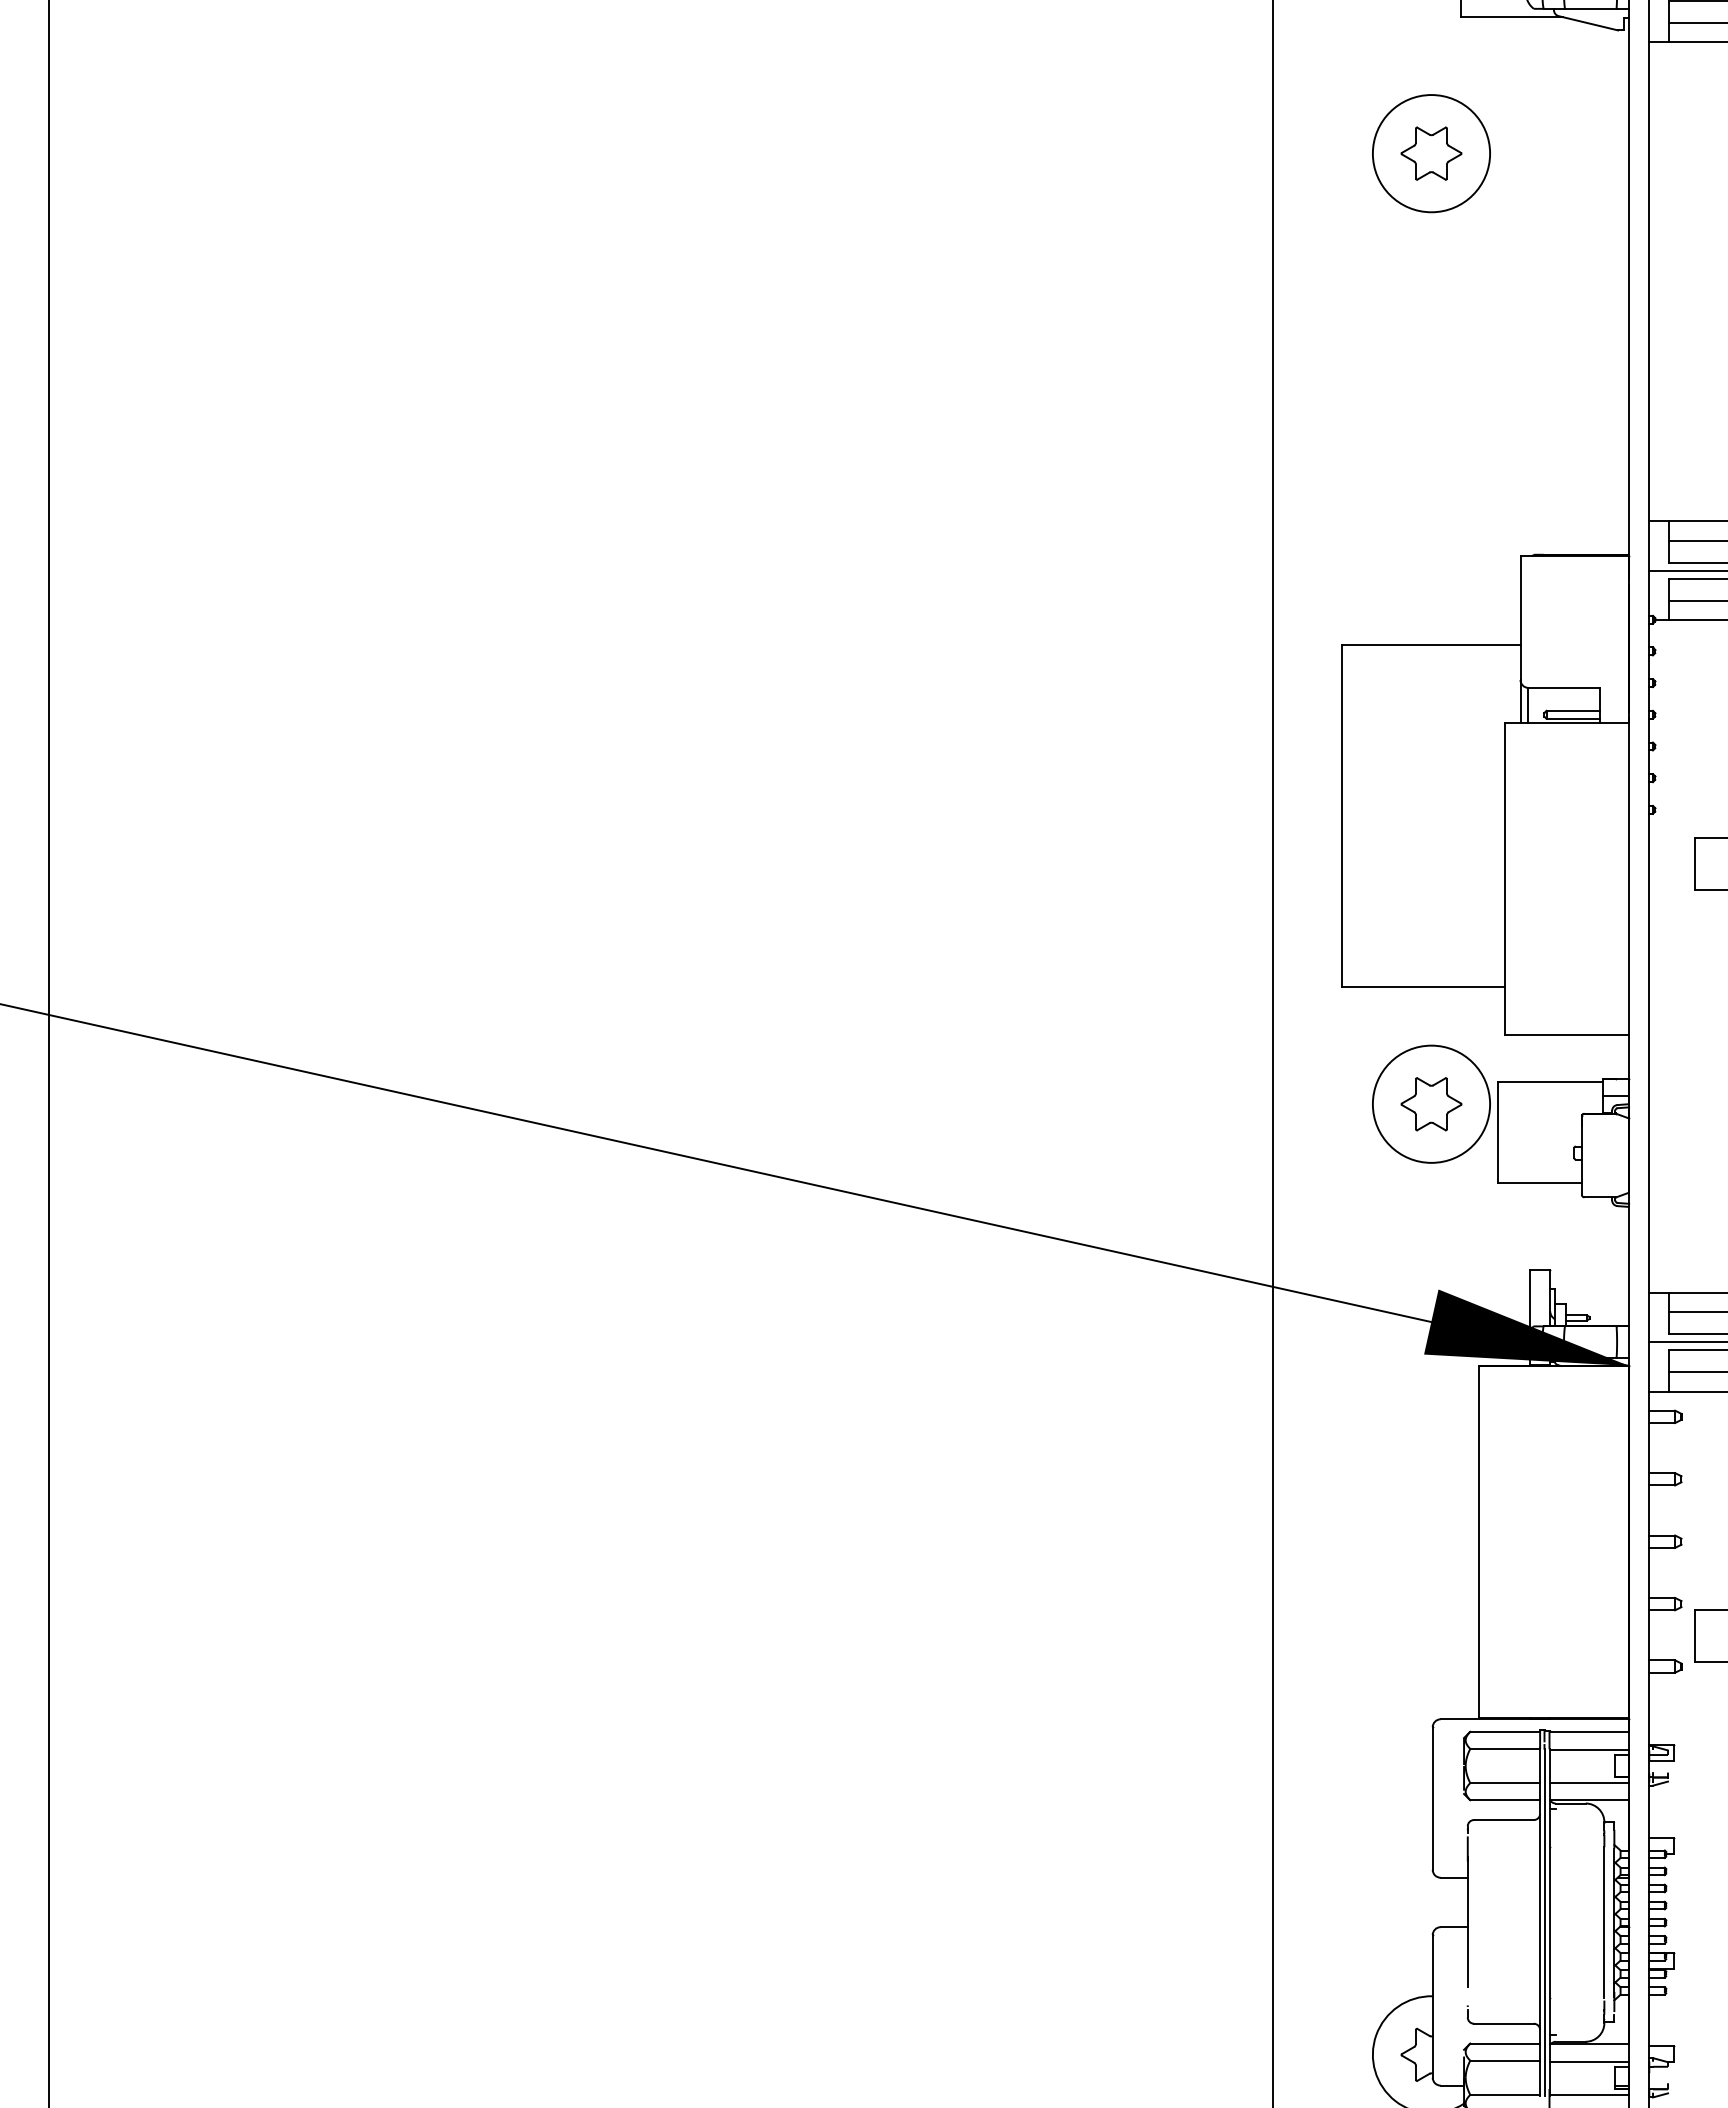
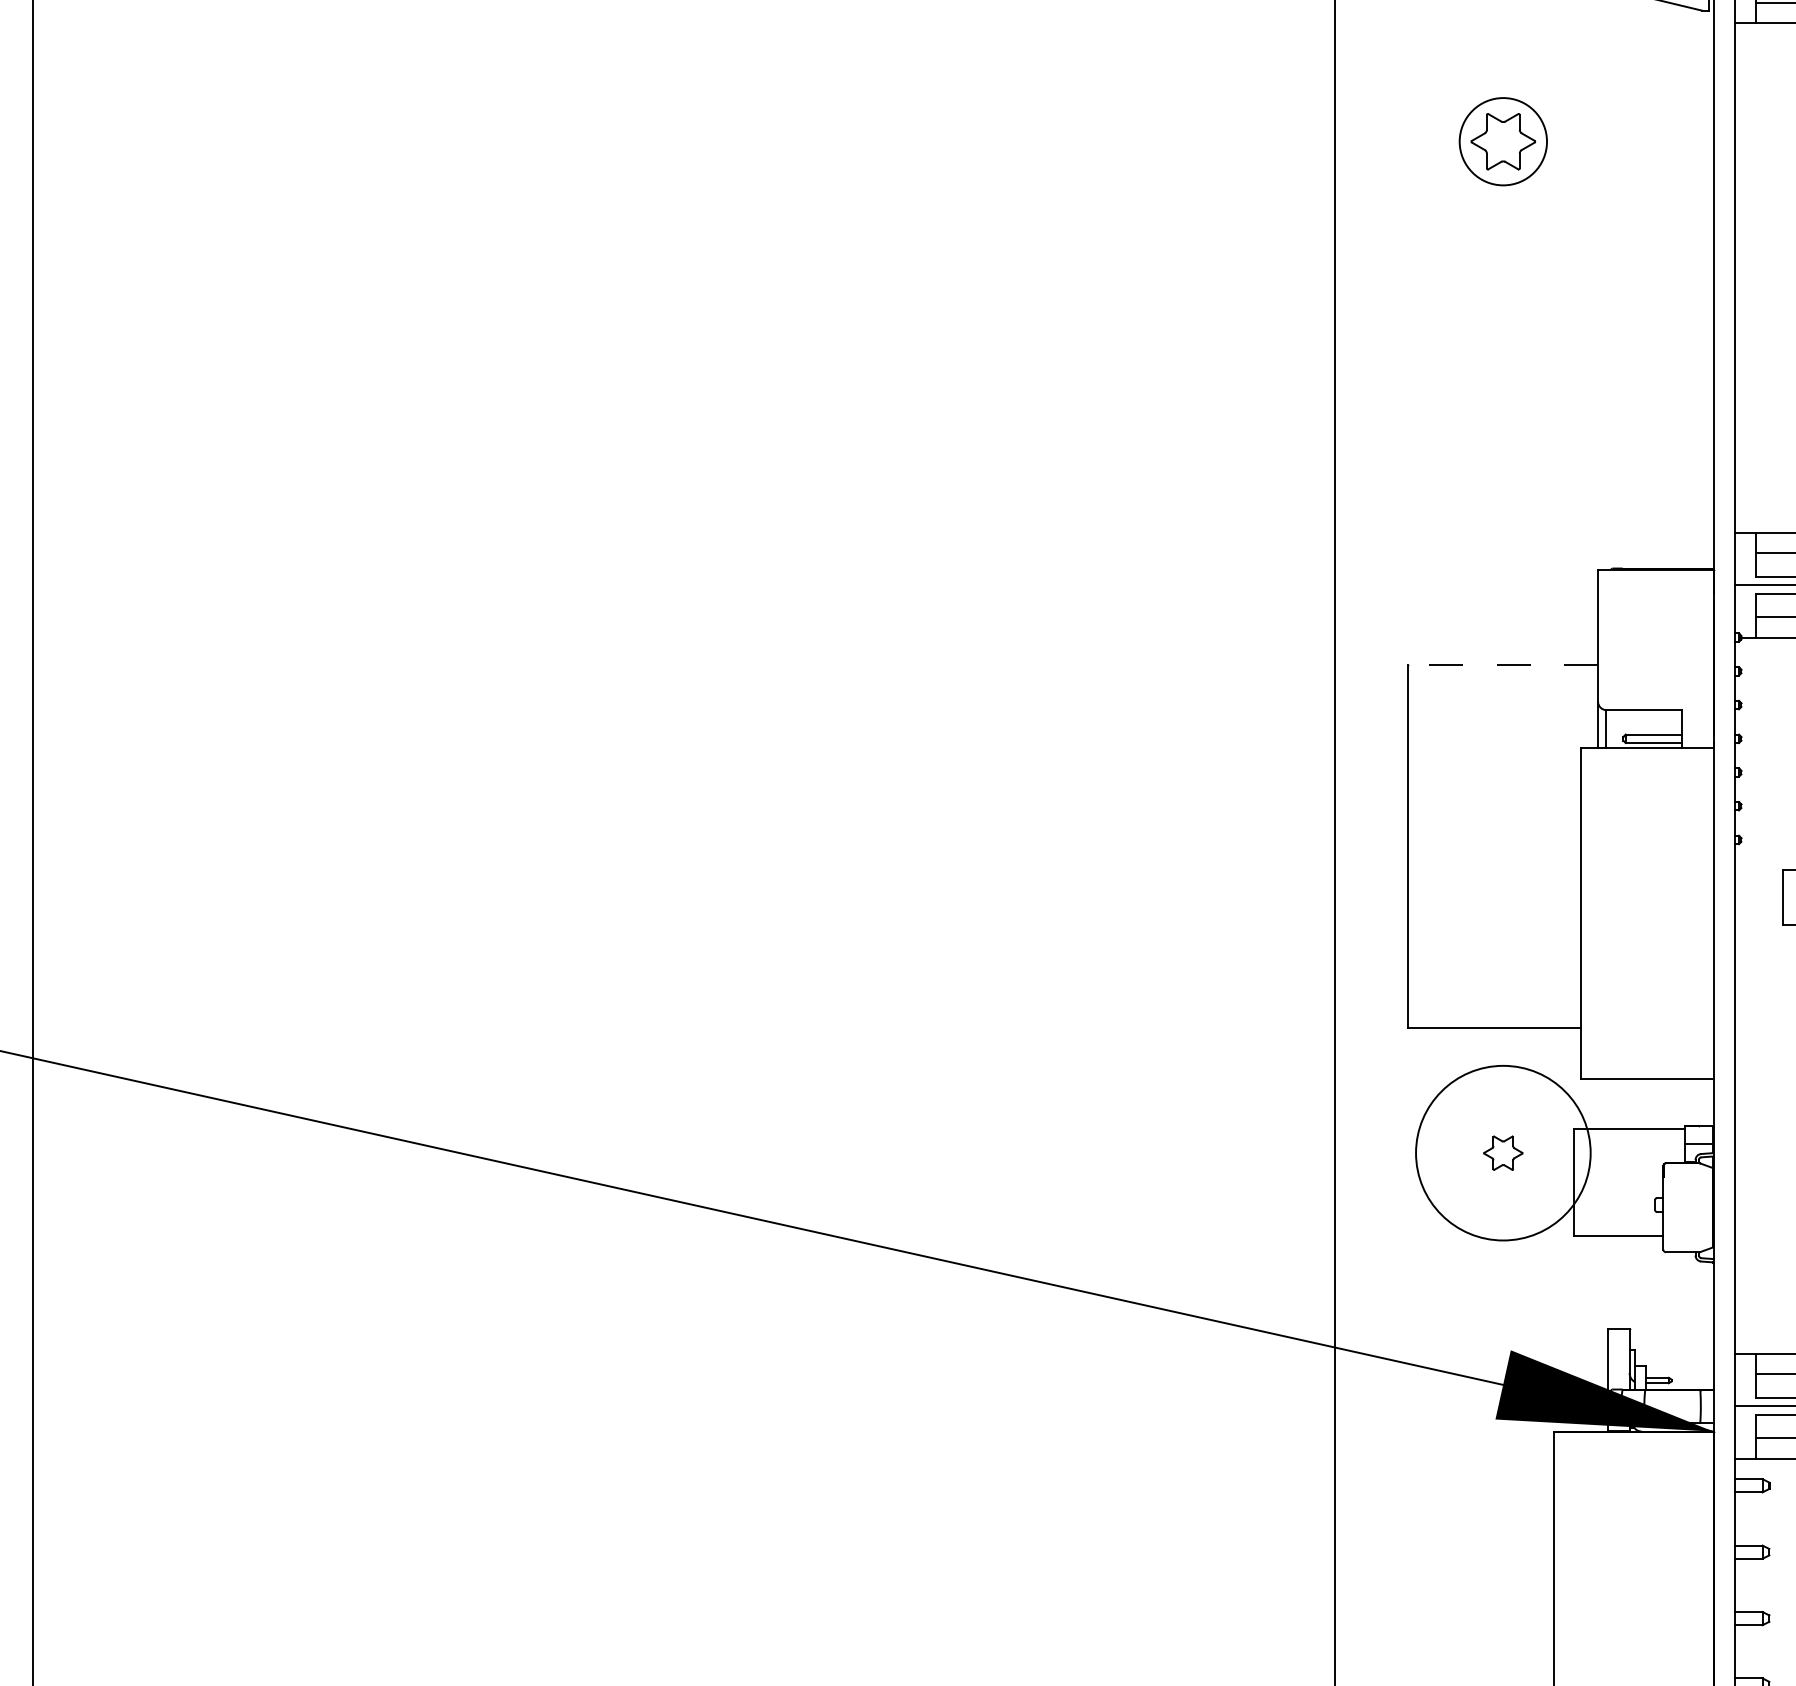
circle: (1431, 153) -> (1503, 141), size x0.7
line: (1430, 645) -> (1502, 665), solid -> dashed
circle: (1431, 1103) -> (1503, 1152), size x1.4
part: (1431, 1104) -> (1503, 1153), size x0.6

